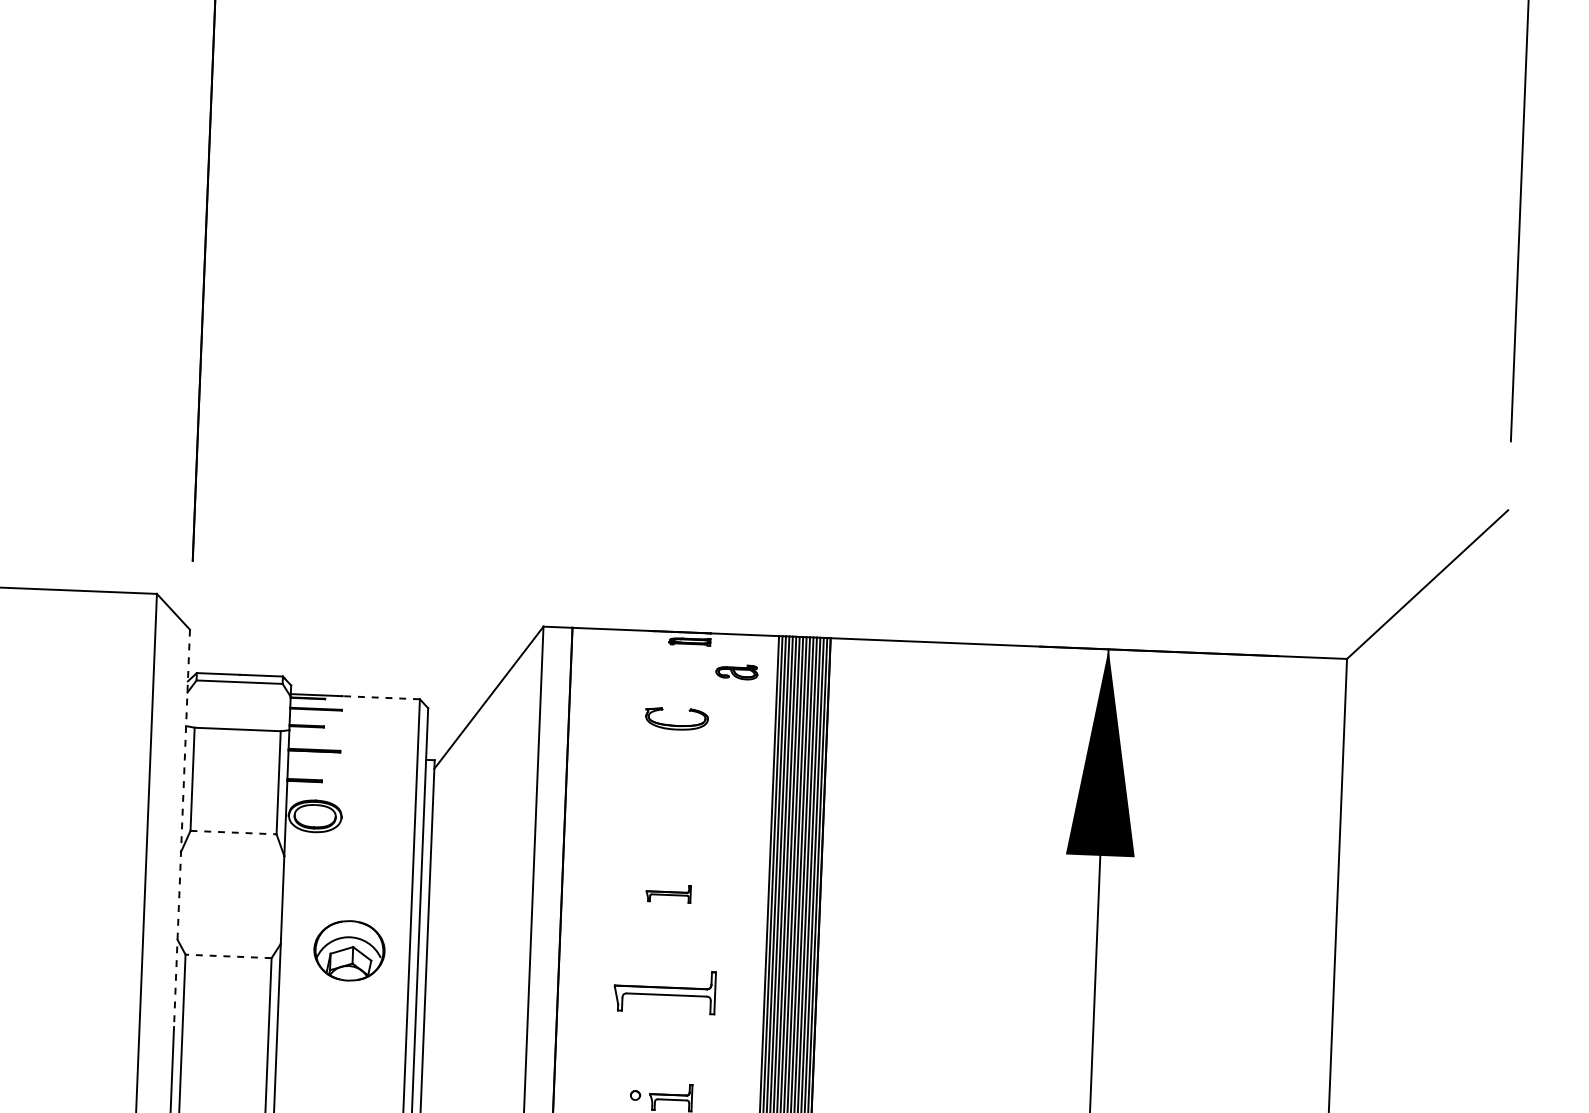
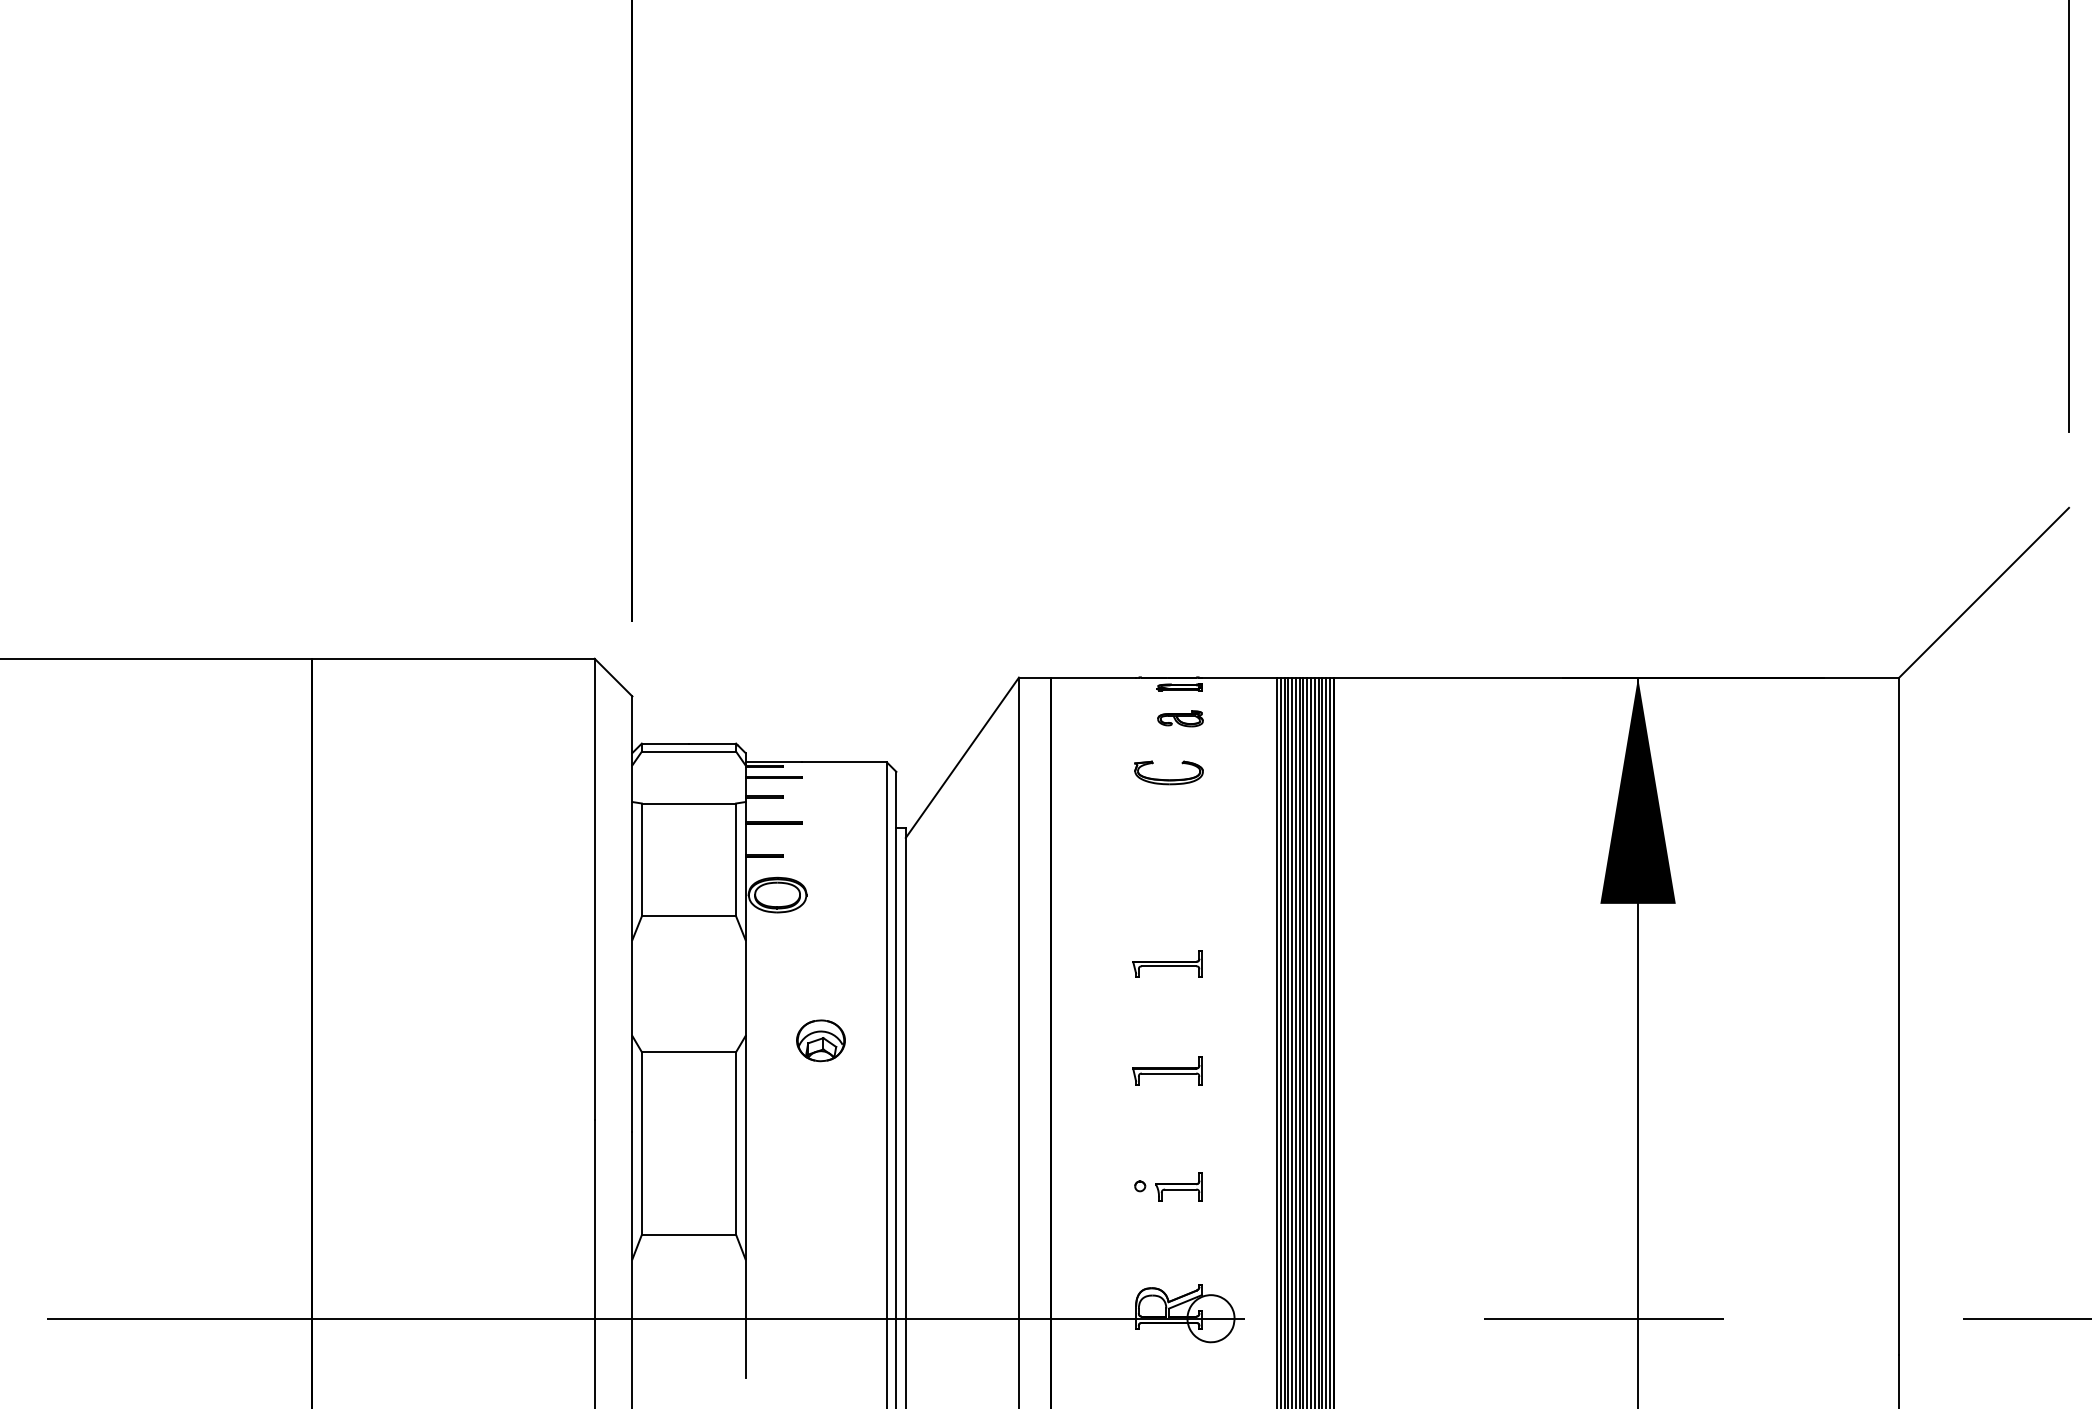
part: (736, 671) -> (1180, 718), moved
line: (381, 697) -> (844, 762), dashed -> solid
line: (182, 828) -> (632, 914), dashed -> solid
line: (234, 832) -> (689, 916), dashed -> solid
part: (668, 893) -> (1167, 963), size x1.43
part: (349, 950) -> (820, 1040), size x0.62
line: (228, 956) -> (688, 1052), dashed -> solid
part: (664, 990) -> (1167, 1070), size x0.62

